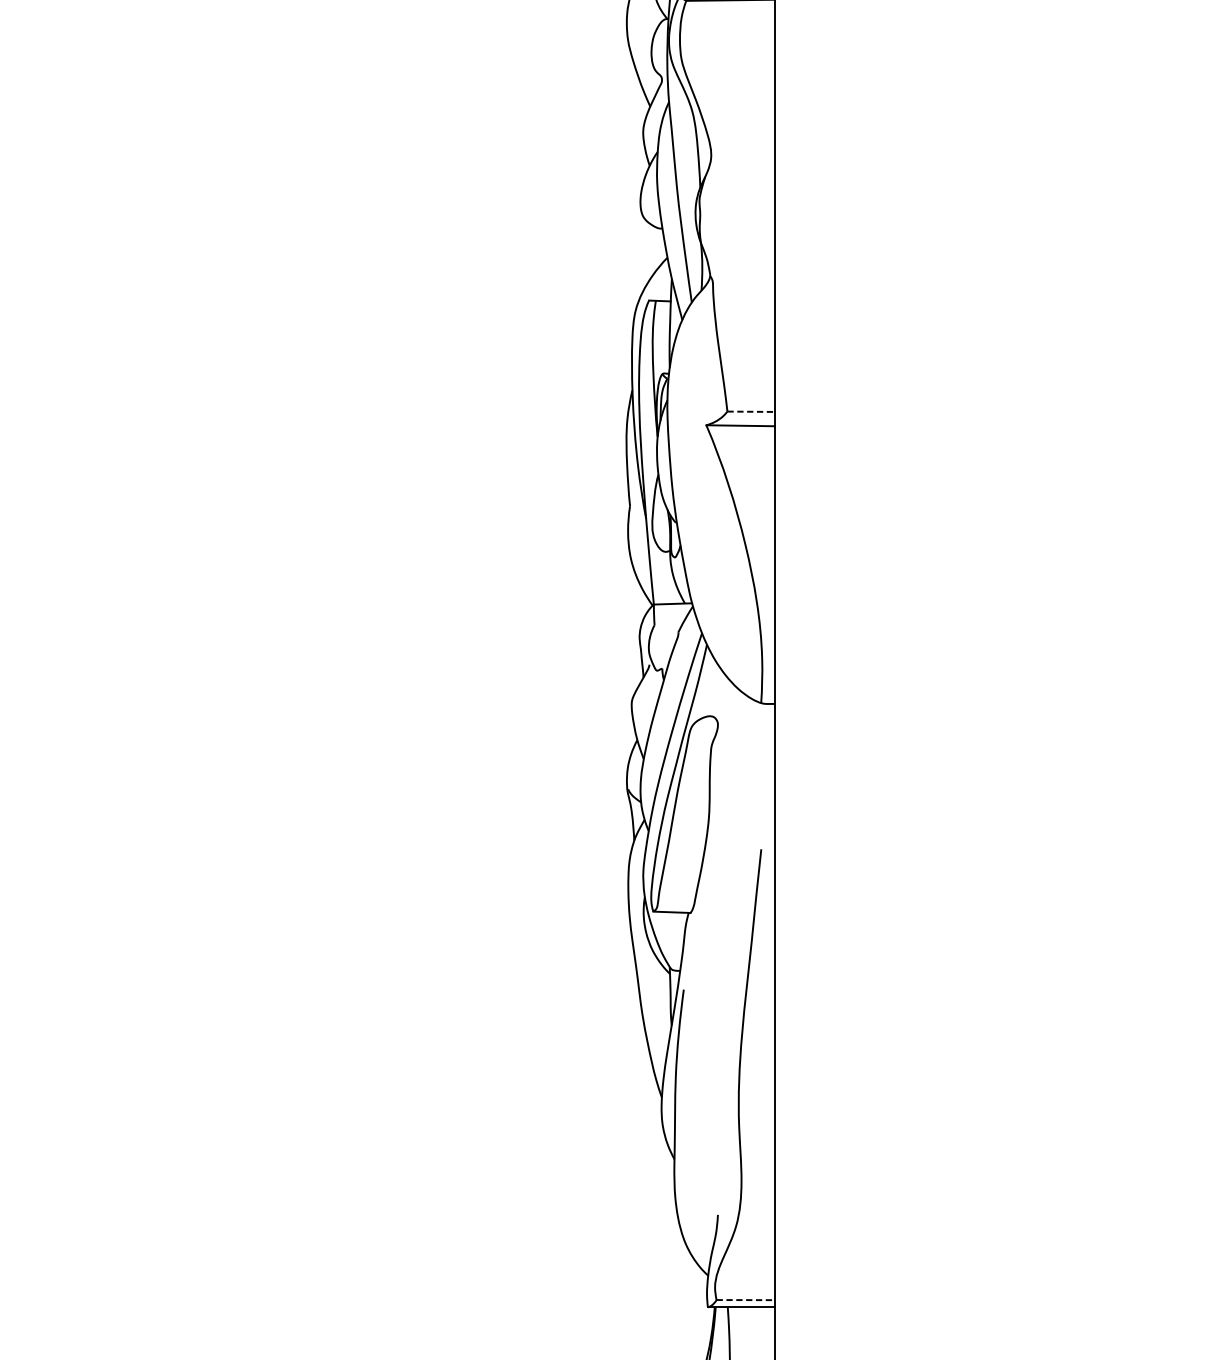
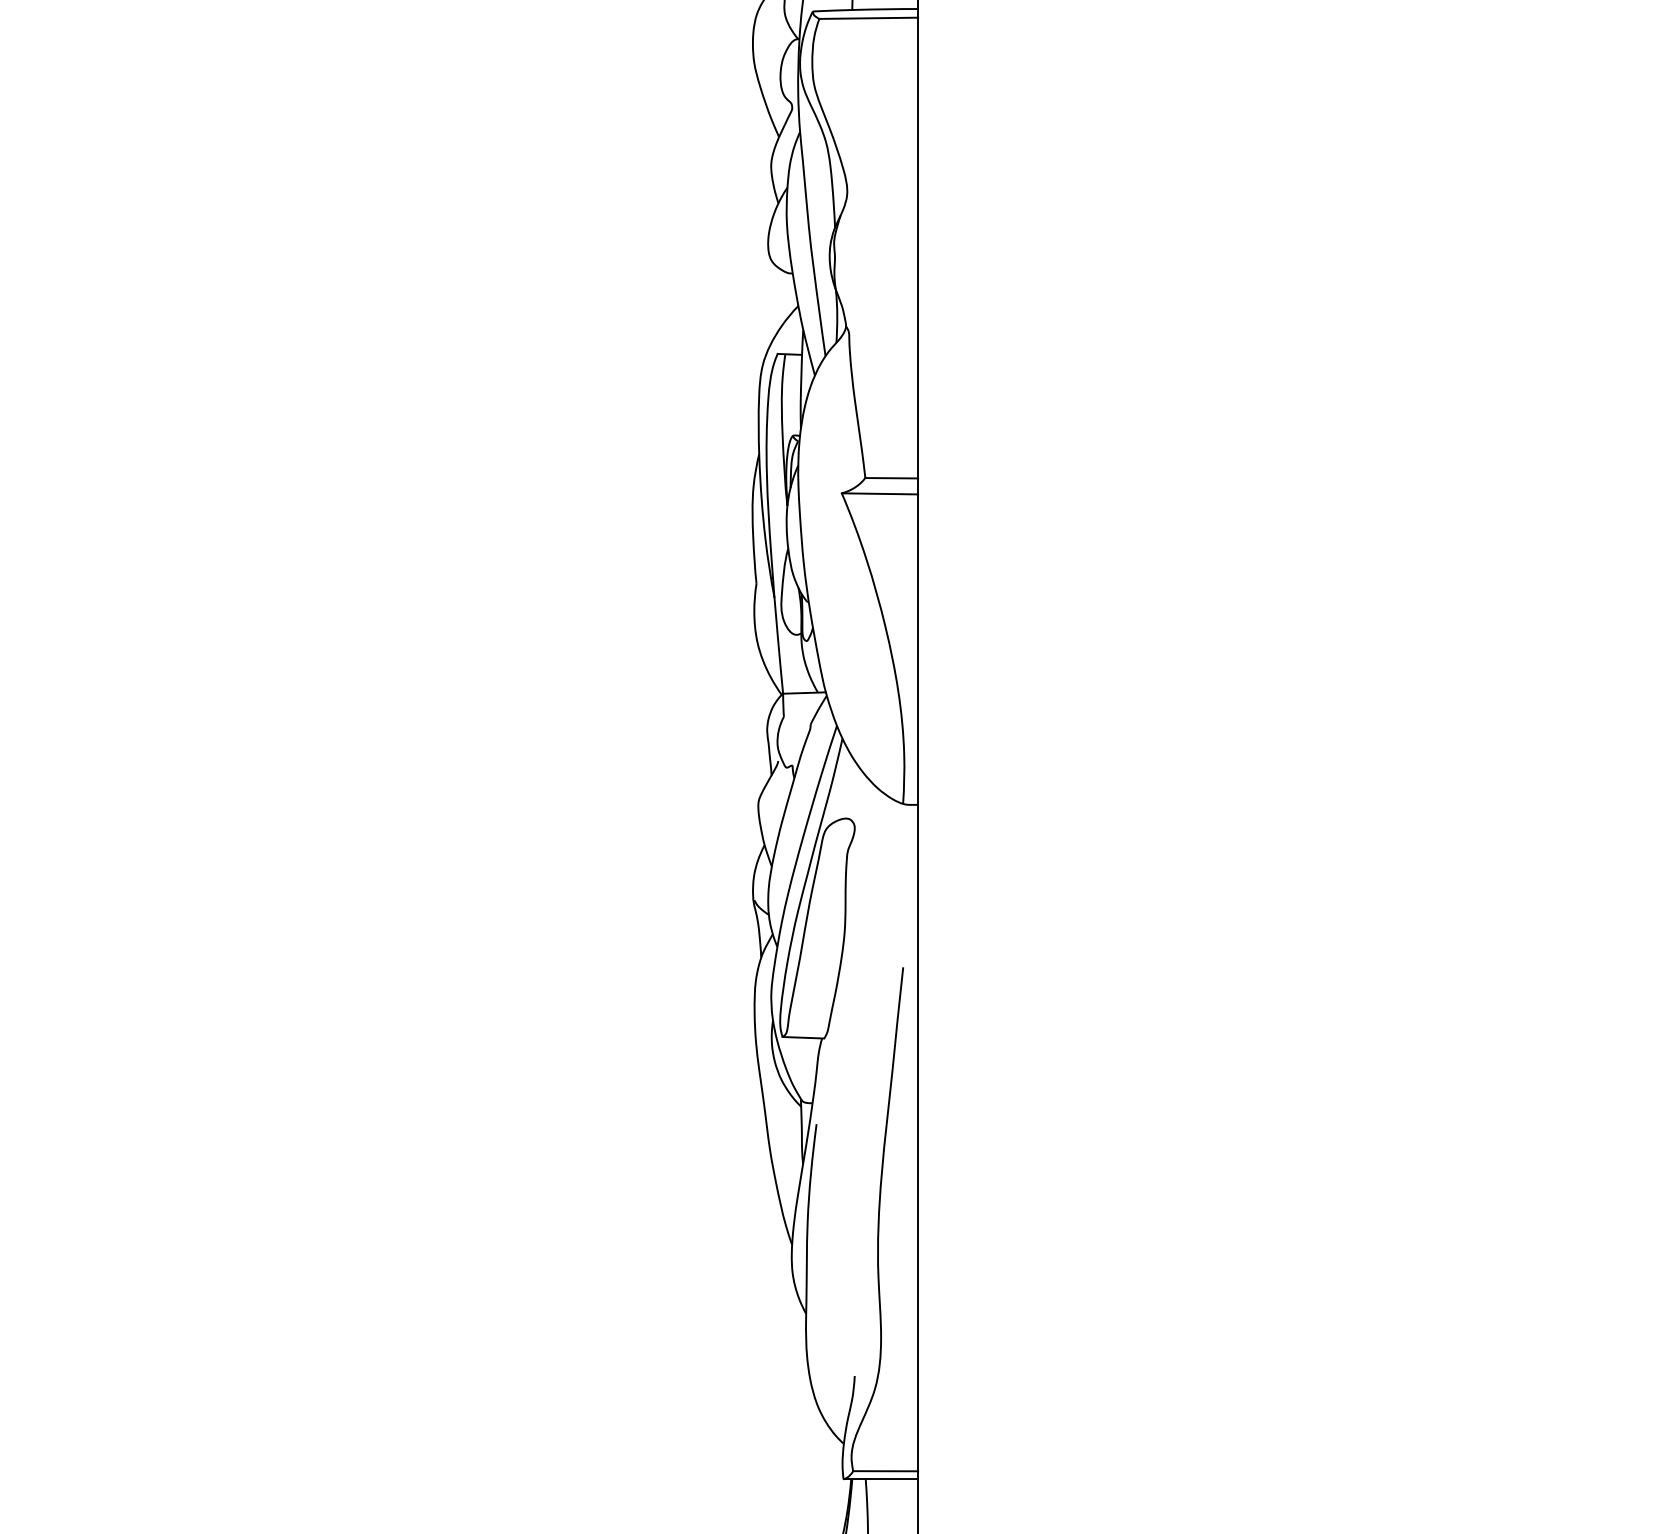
line: (751, 412) -> (892, 478), dashed -> solid
line: (746, 1300) -> (886, 1471), dashed -> solid

